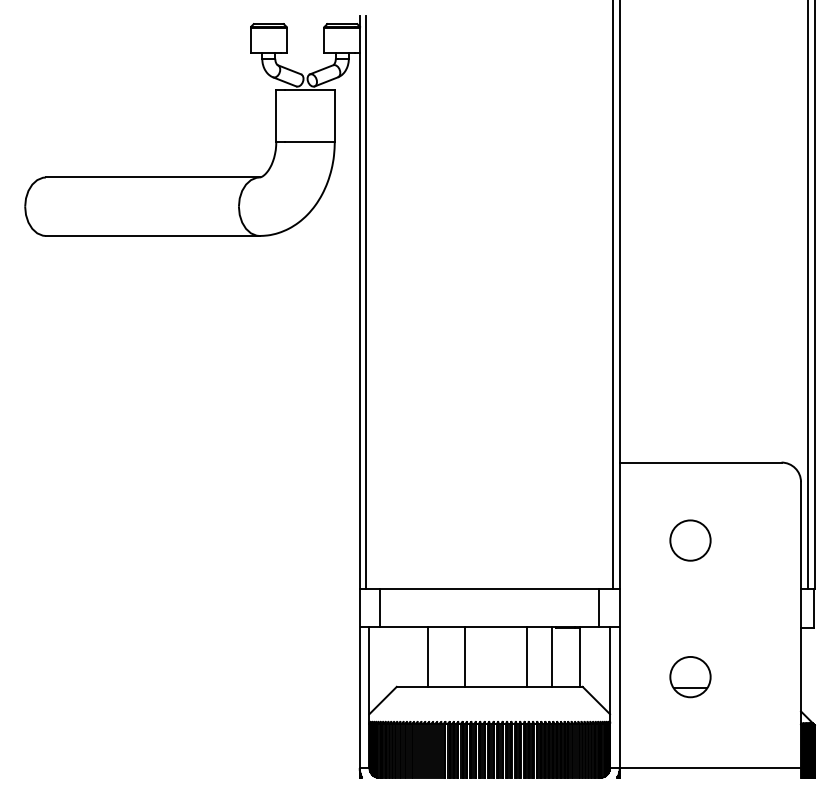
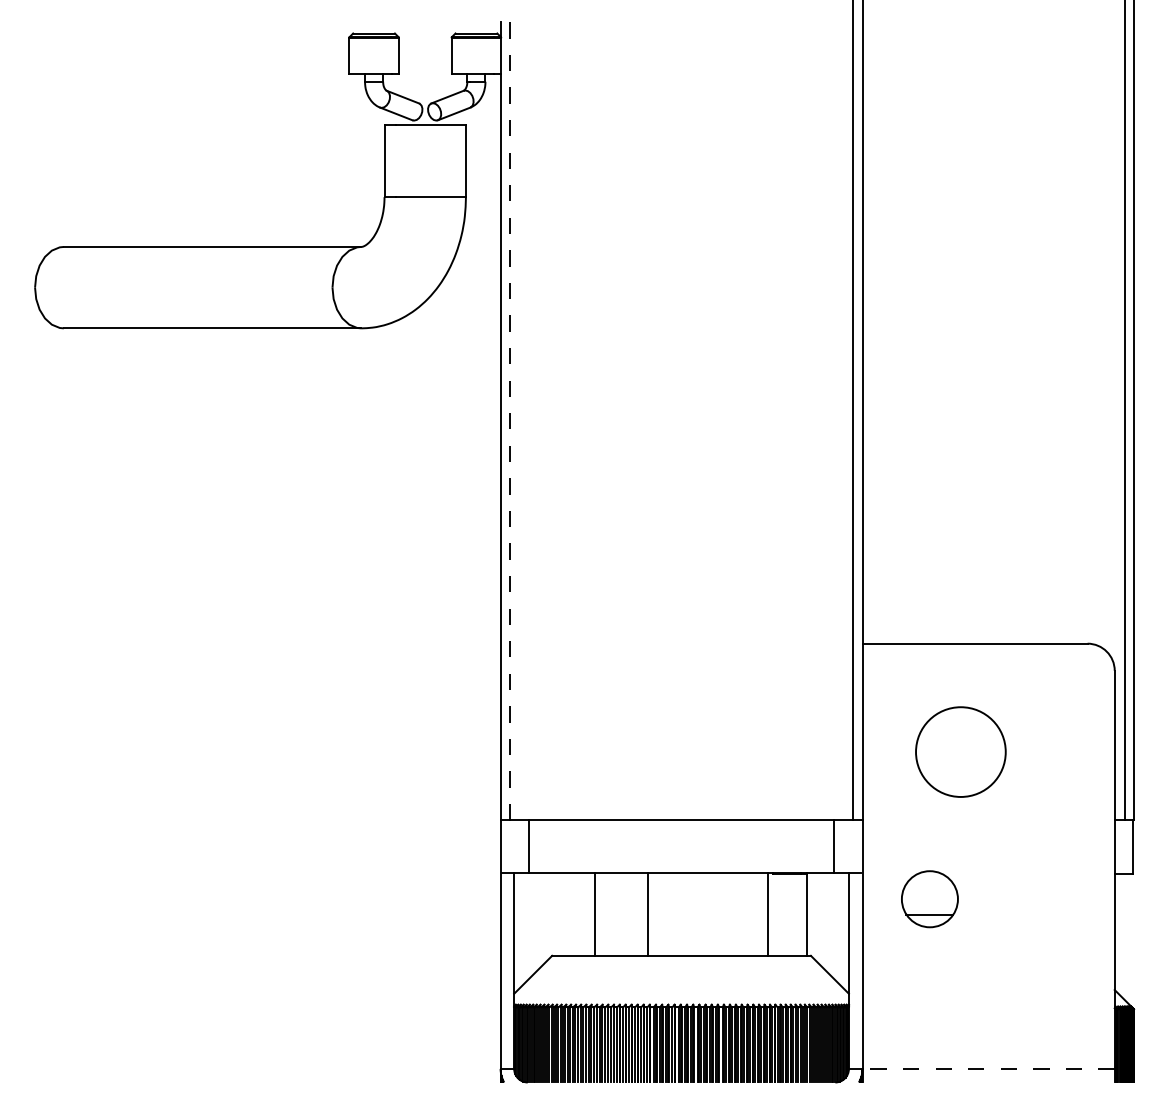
line: (366, 302) -> (509, 421), solid -> dashed
circle: (690, 540) -> (960, 752), size x1.6
line: (527, 656) -> (733, 913), removed
part: (690, 677) -> (929, 899), moved
line: (710, 767) -> (988, 1068), solid -> dashed

